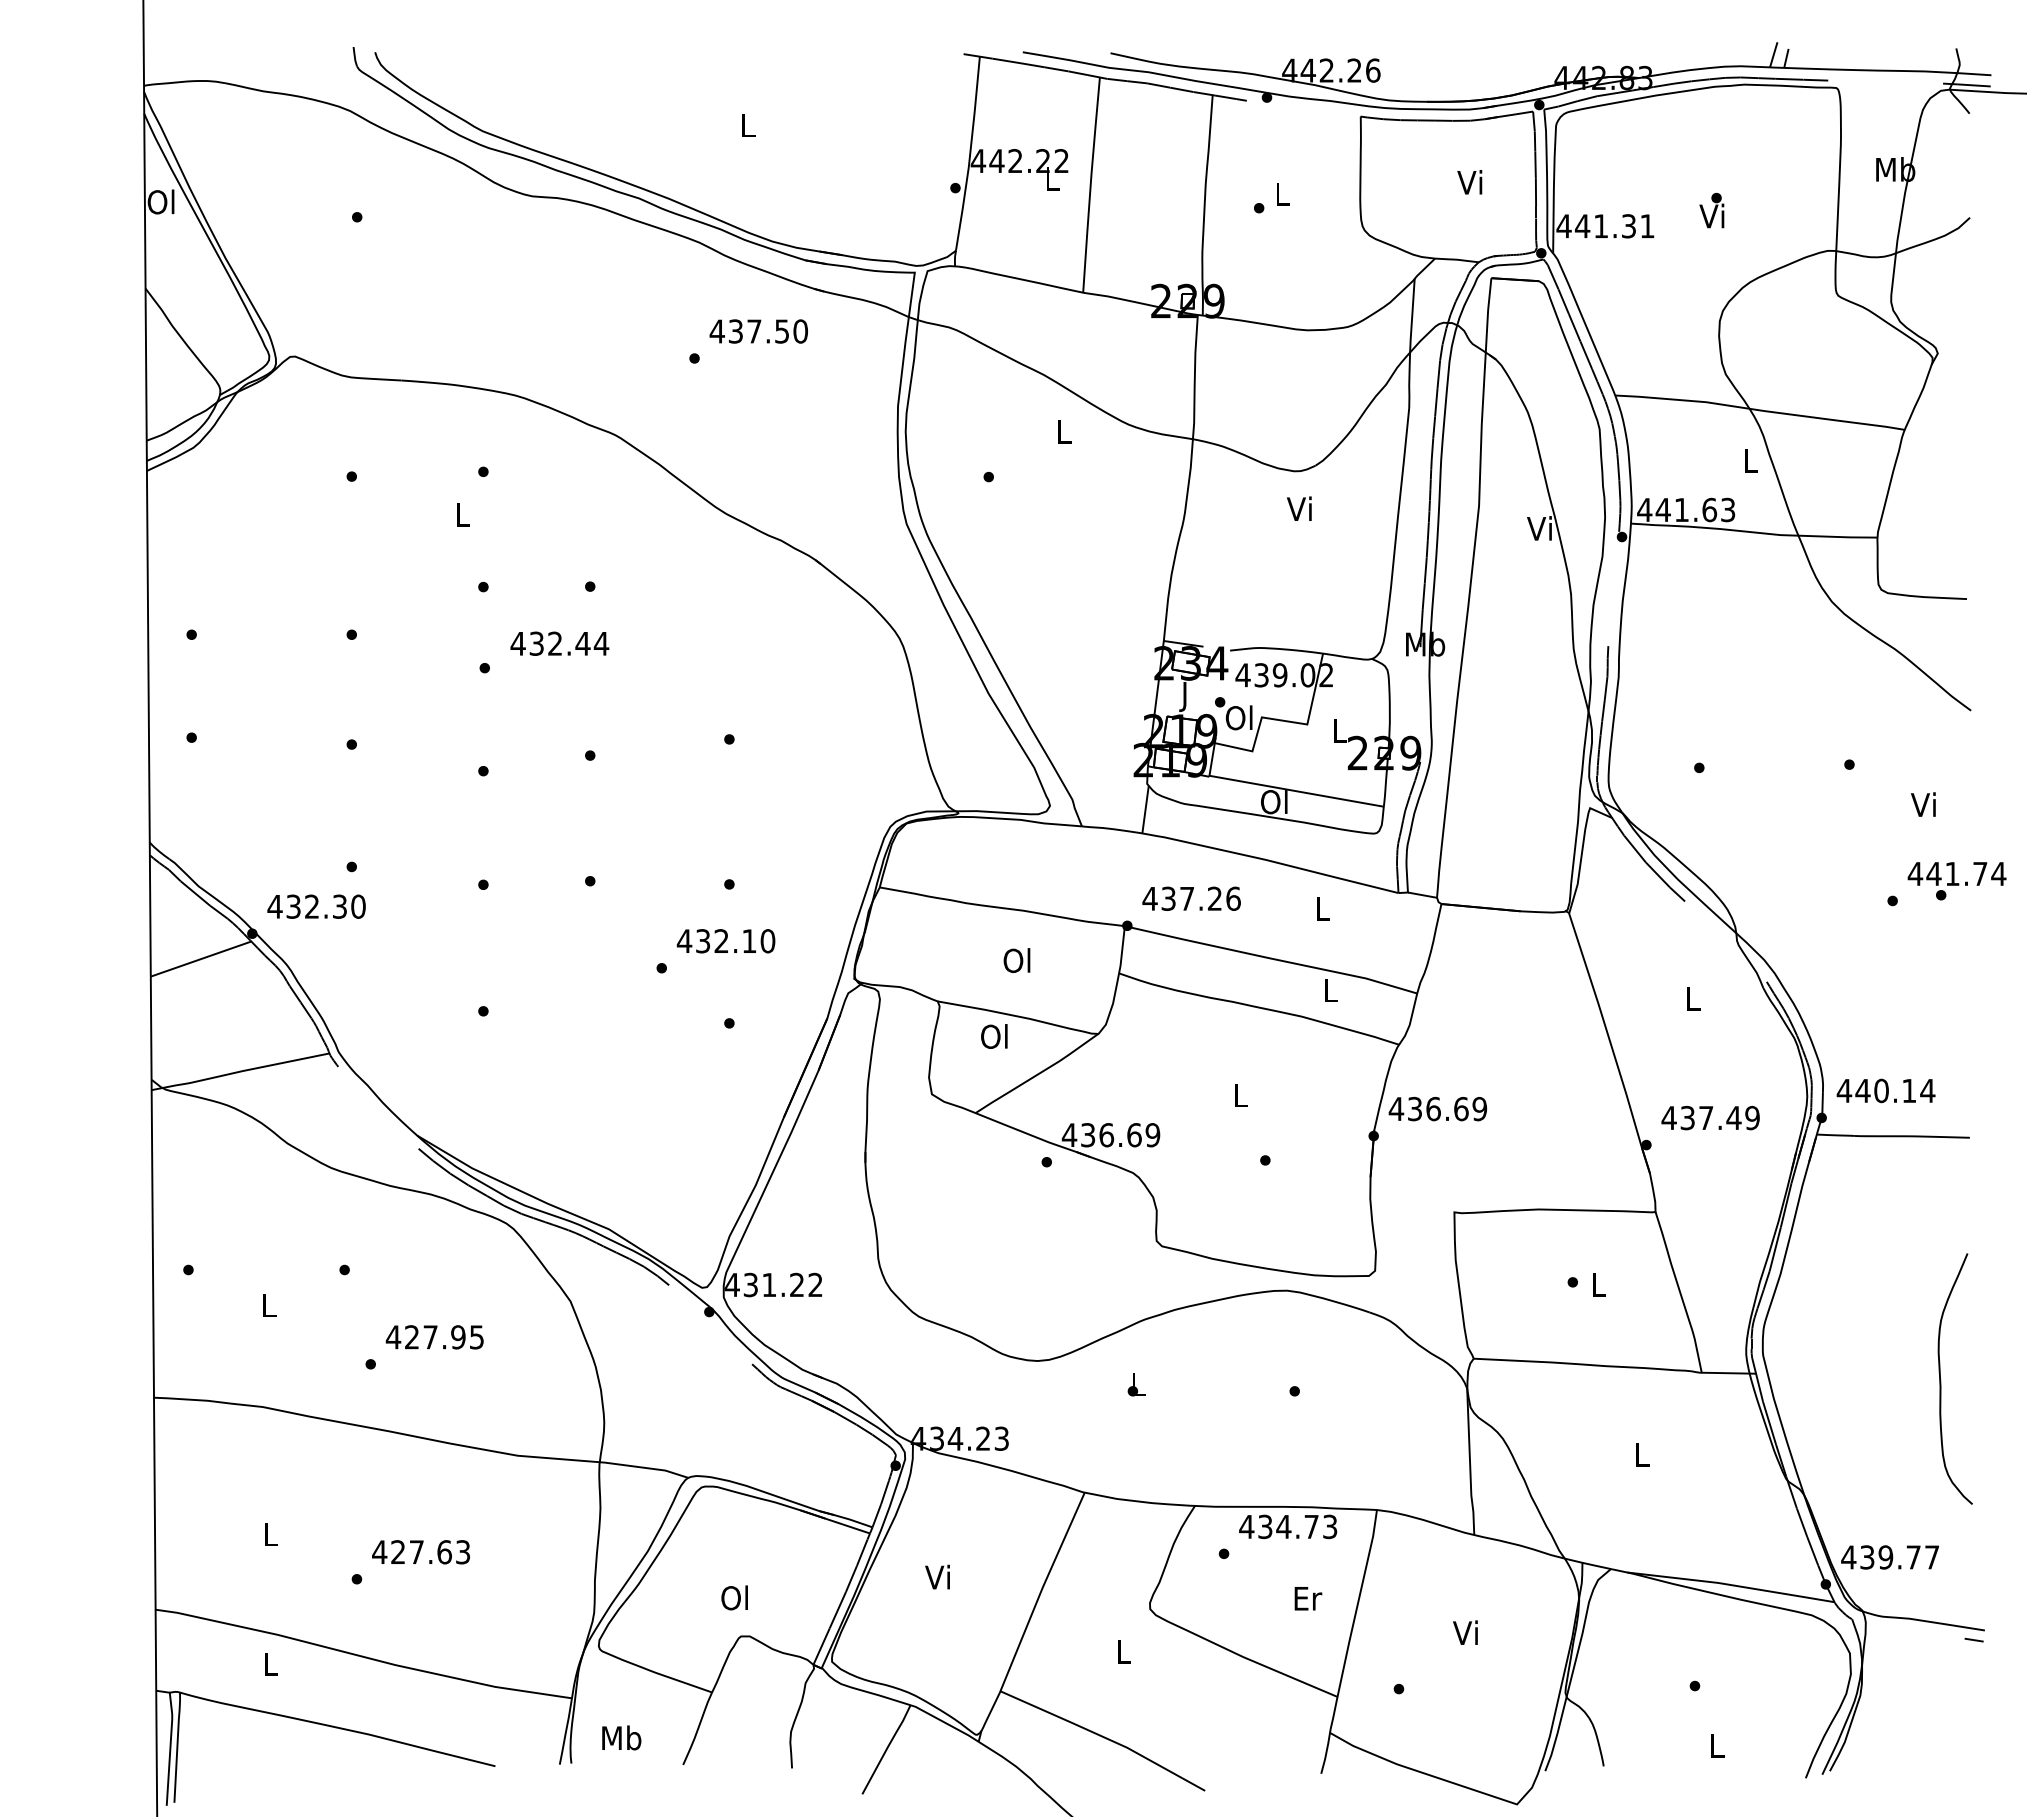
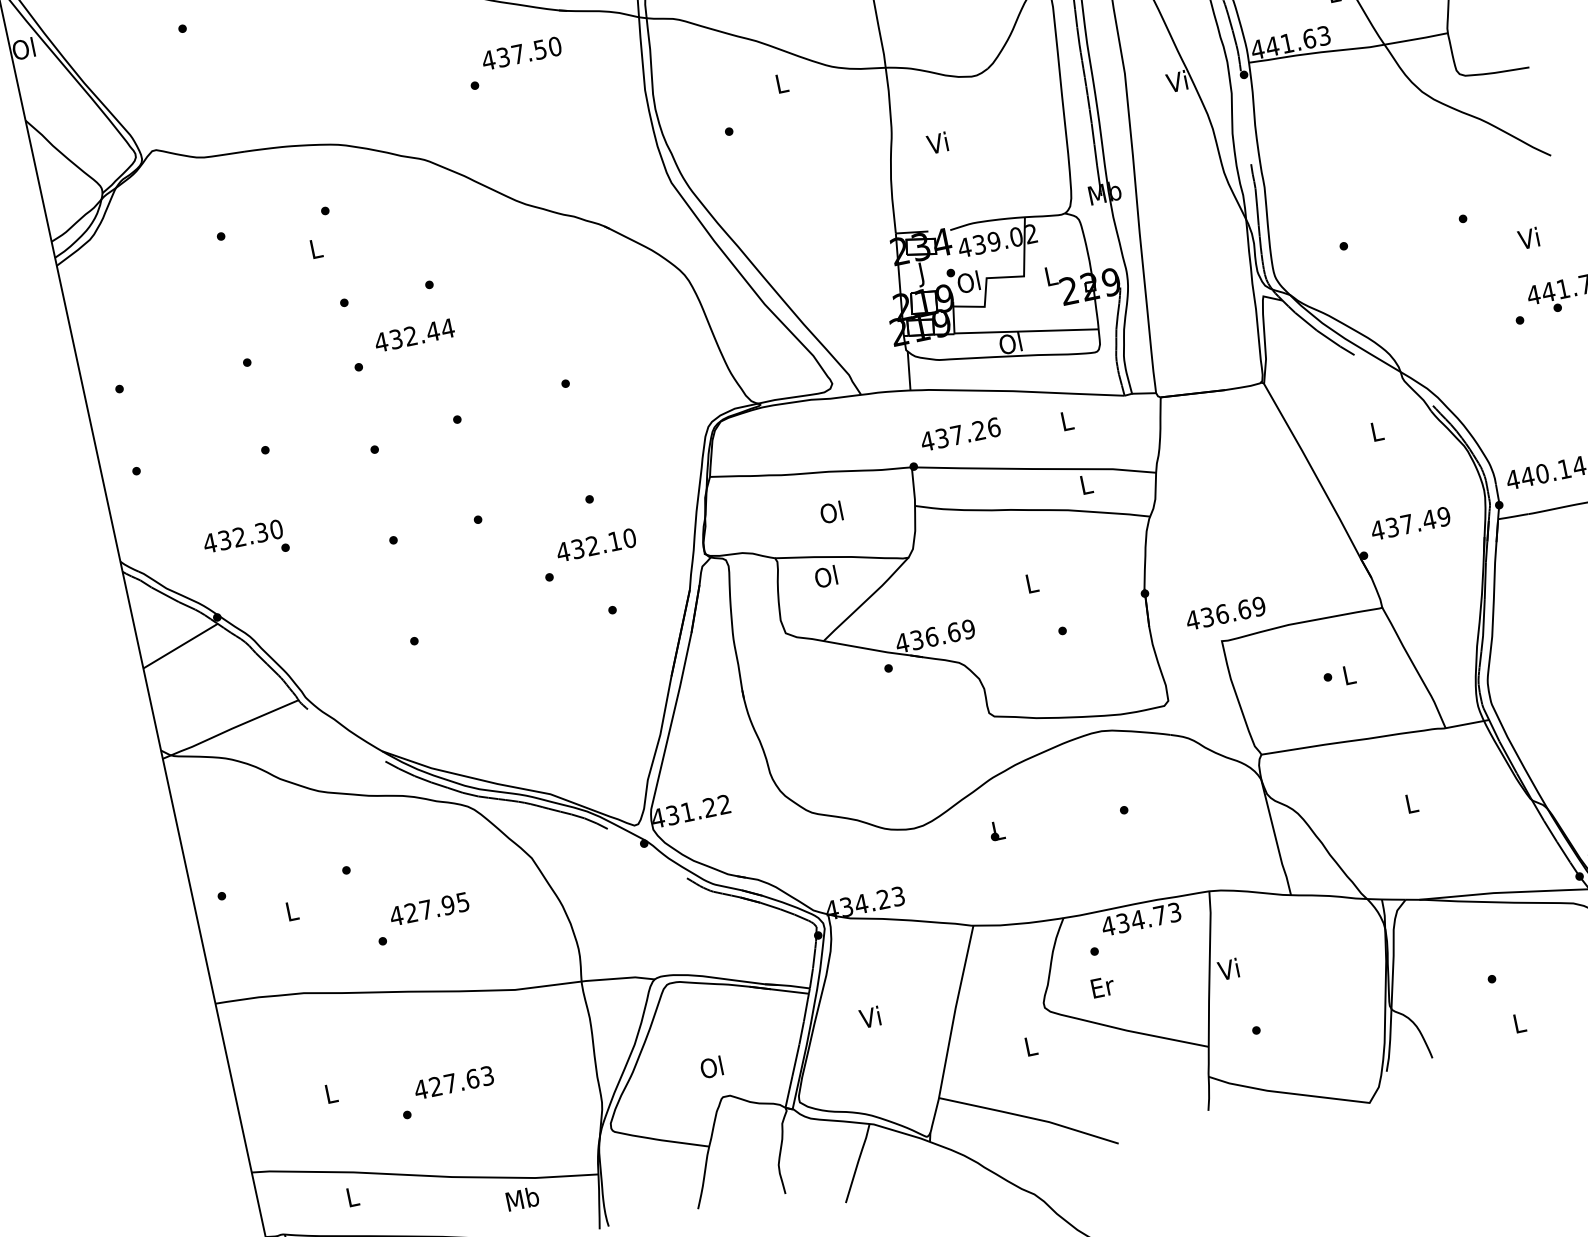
text: (1299, 508) -> (937, 142), moved
text: (316, 906) -> (243, 536), moved
text: (1437, 1108) -> (1225, 613), moved
text: (1308, 1598) -> (1103, 986), moved
text: (1465, 1632) -> (1228, 969), moved
text: (621, 1737) -> (522, 1198), moved

